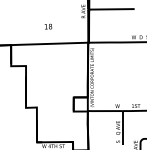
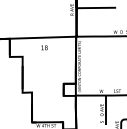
text: (48, 26) -> (44, 47), moved

